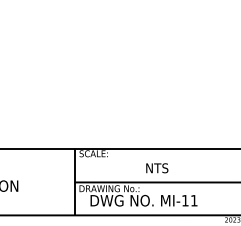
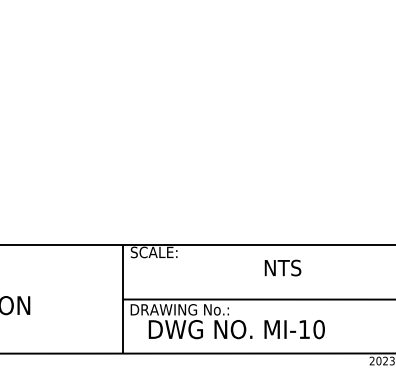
text: (157, 168) -> (283, 268), moved
text: (193, 200) -> (317, 329), MI-11 -> MI-10

